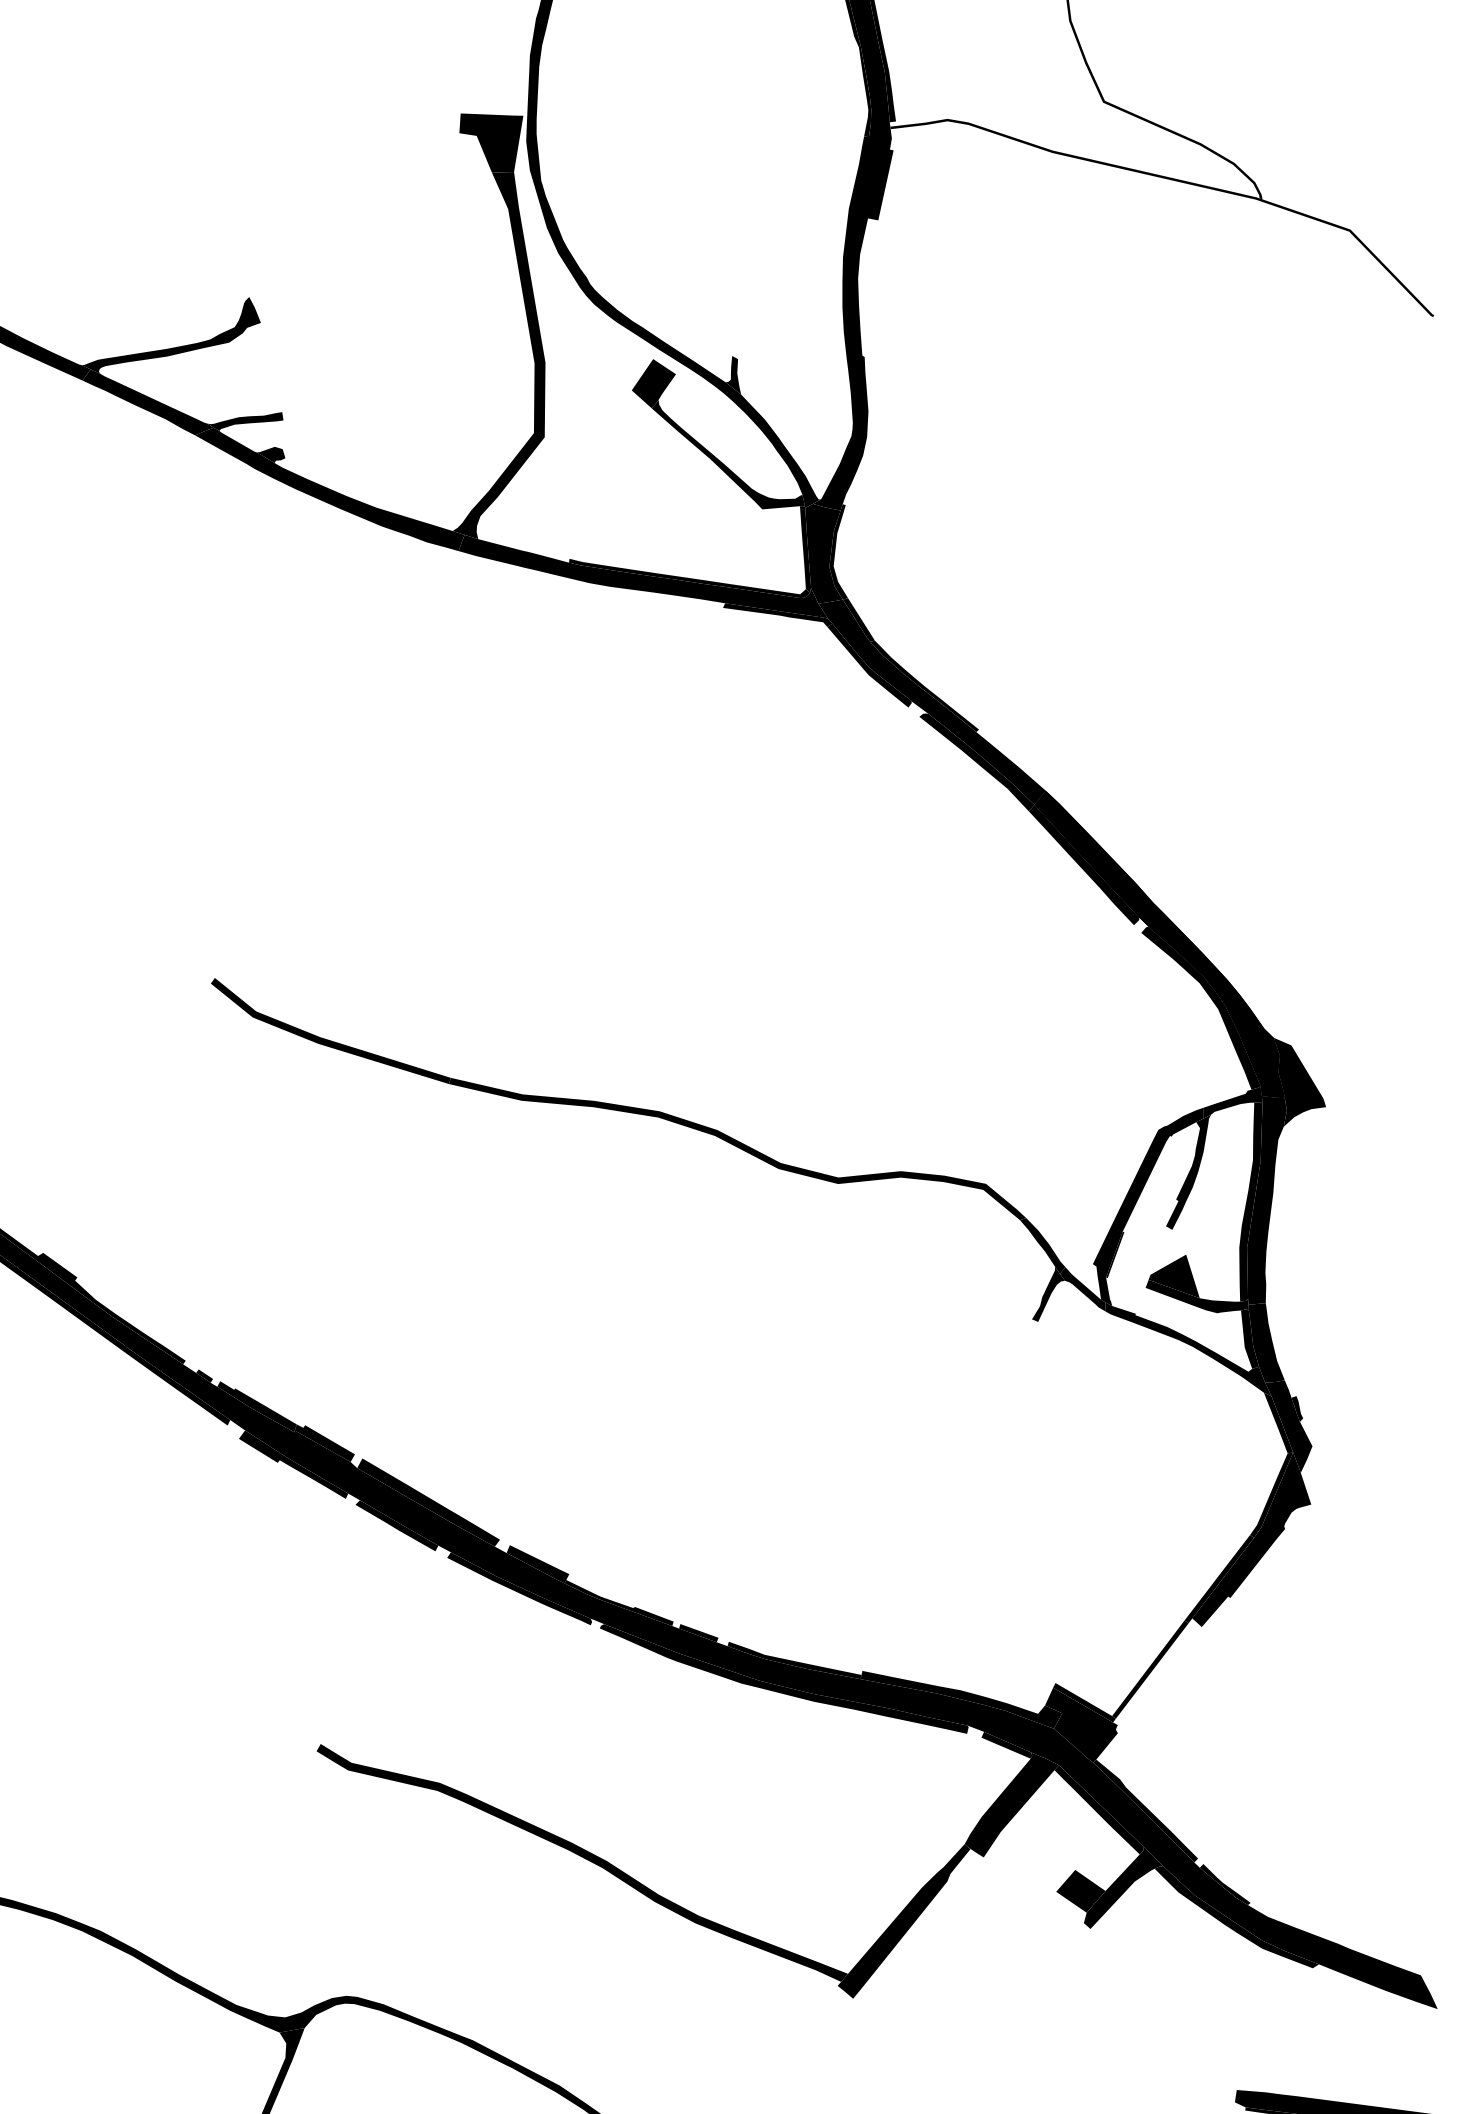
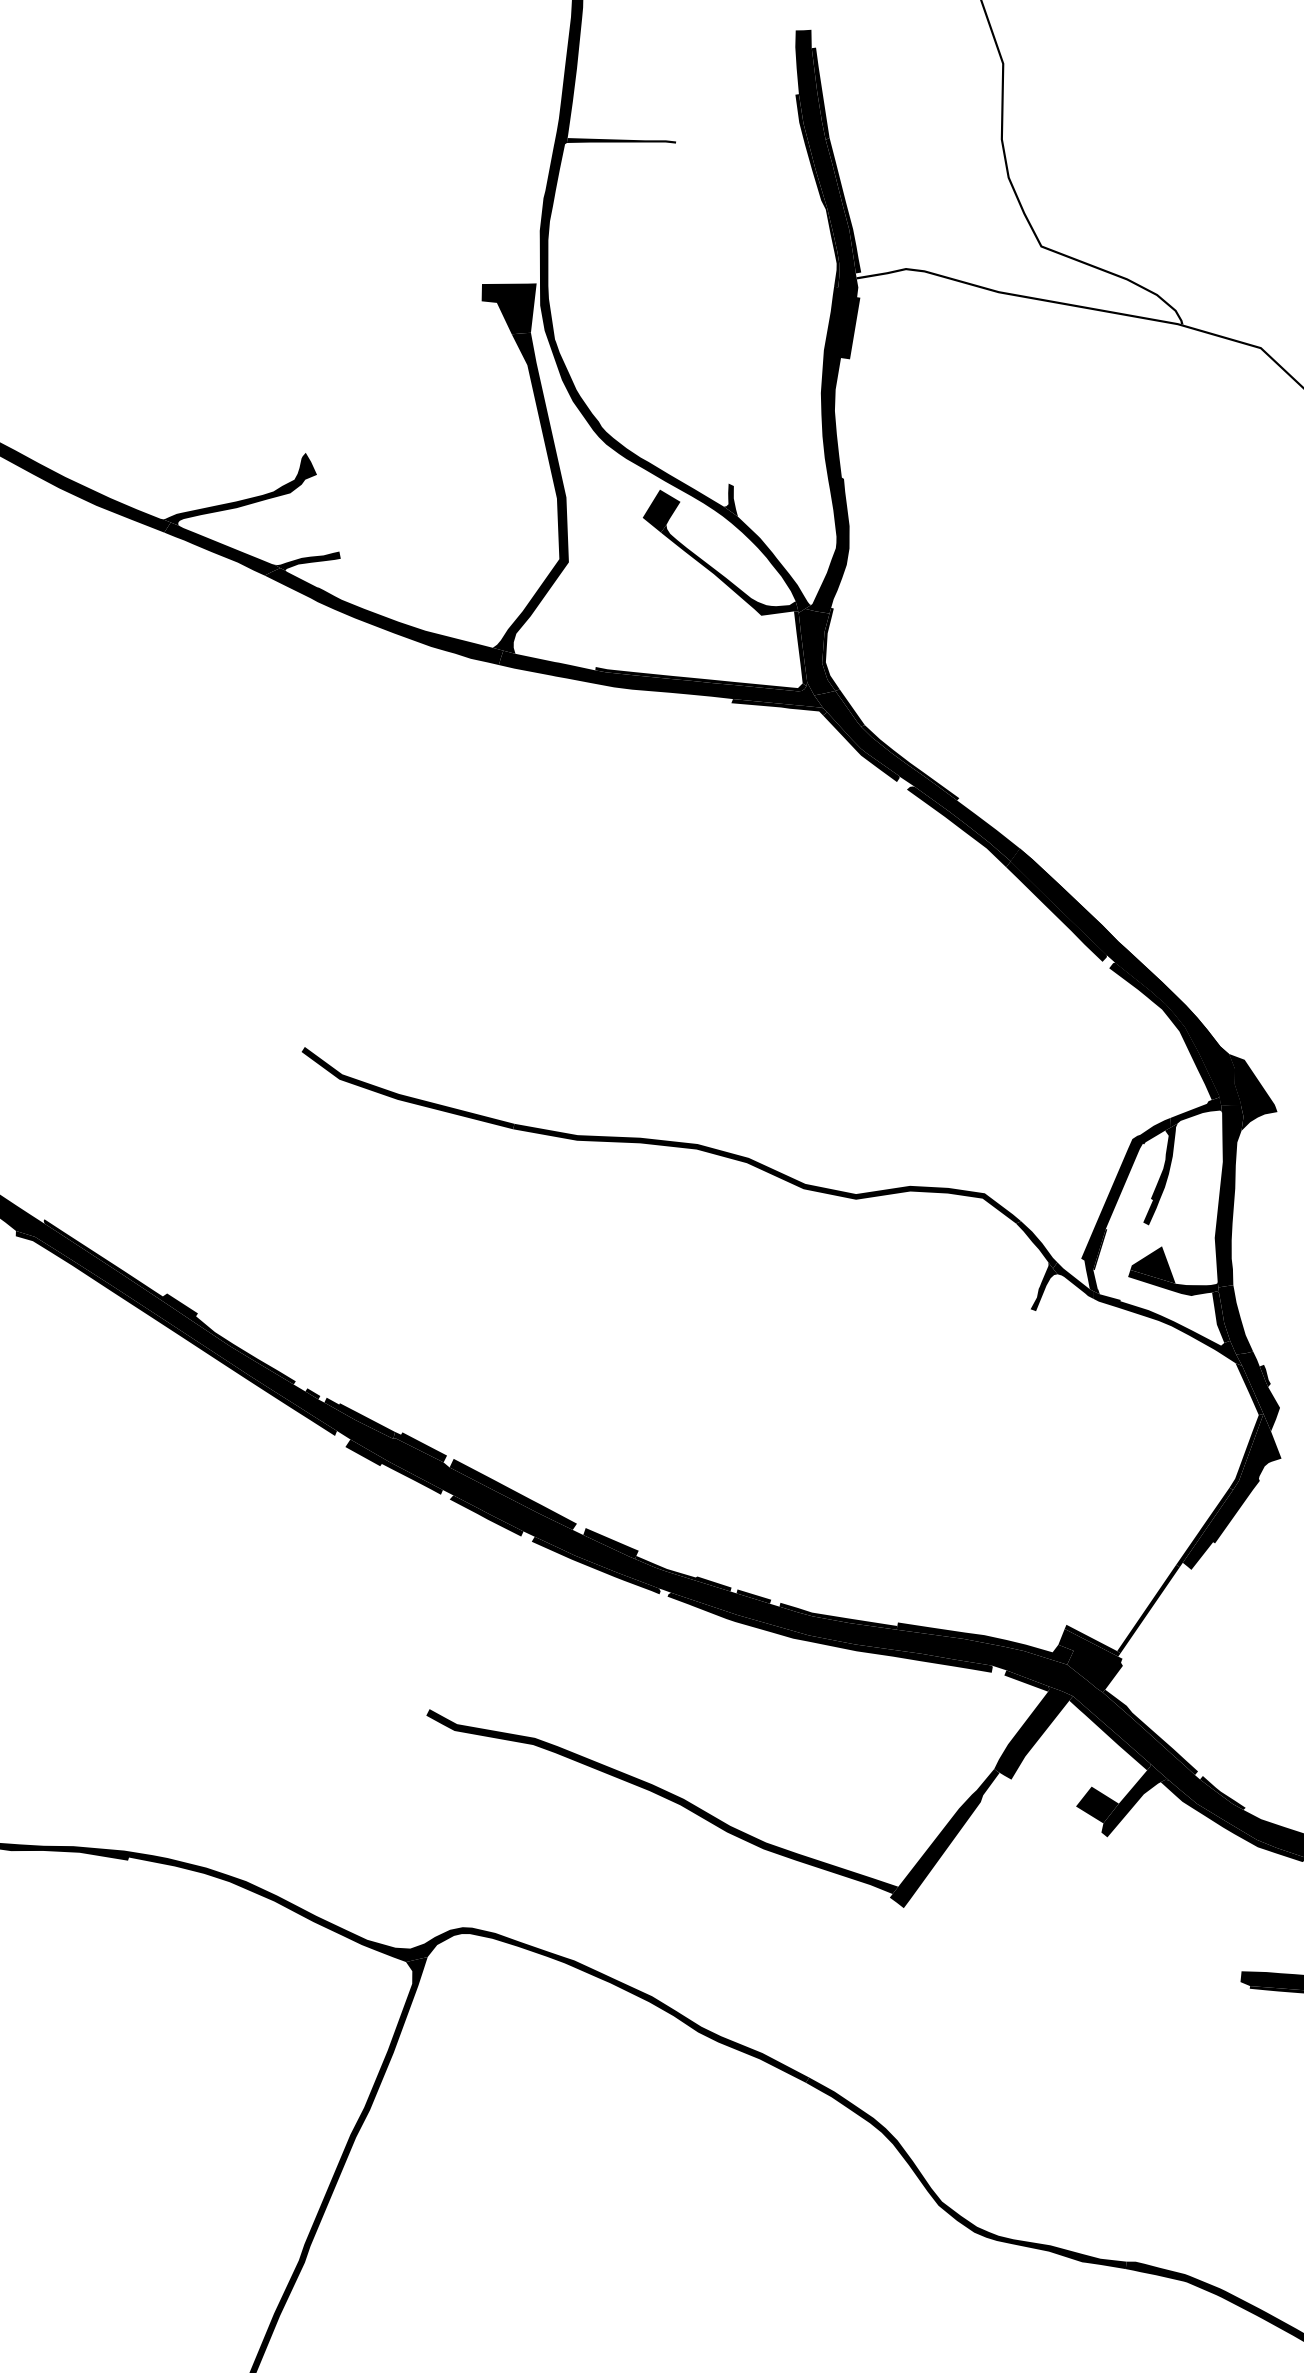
fill: (271, 455) -> (331, 589), removed
fill: (1249, 1201) -> (1214, 1197), removed

